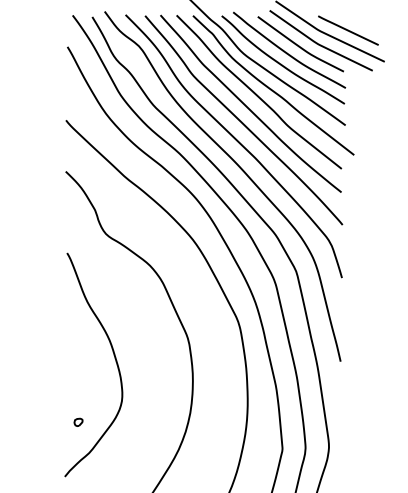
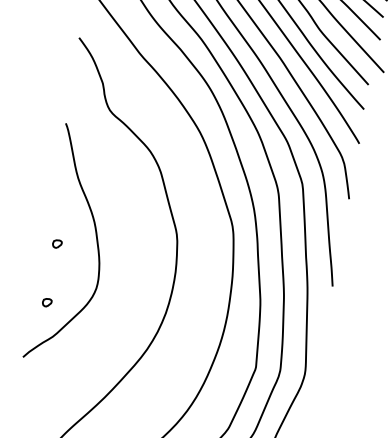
part: (78, 365) -> (57, 243), added

